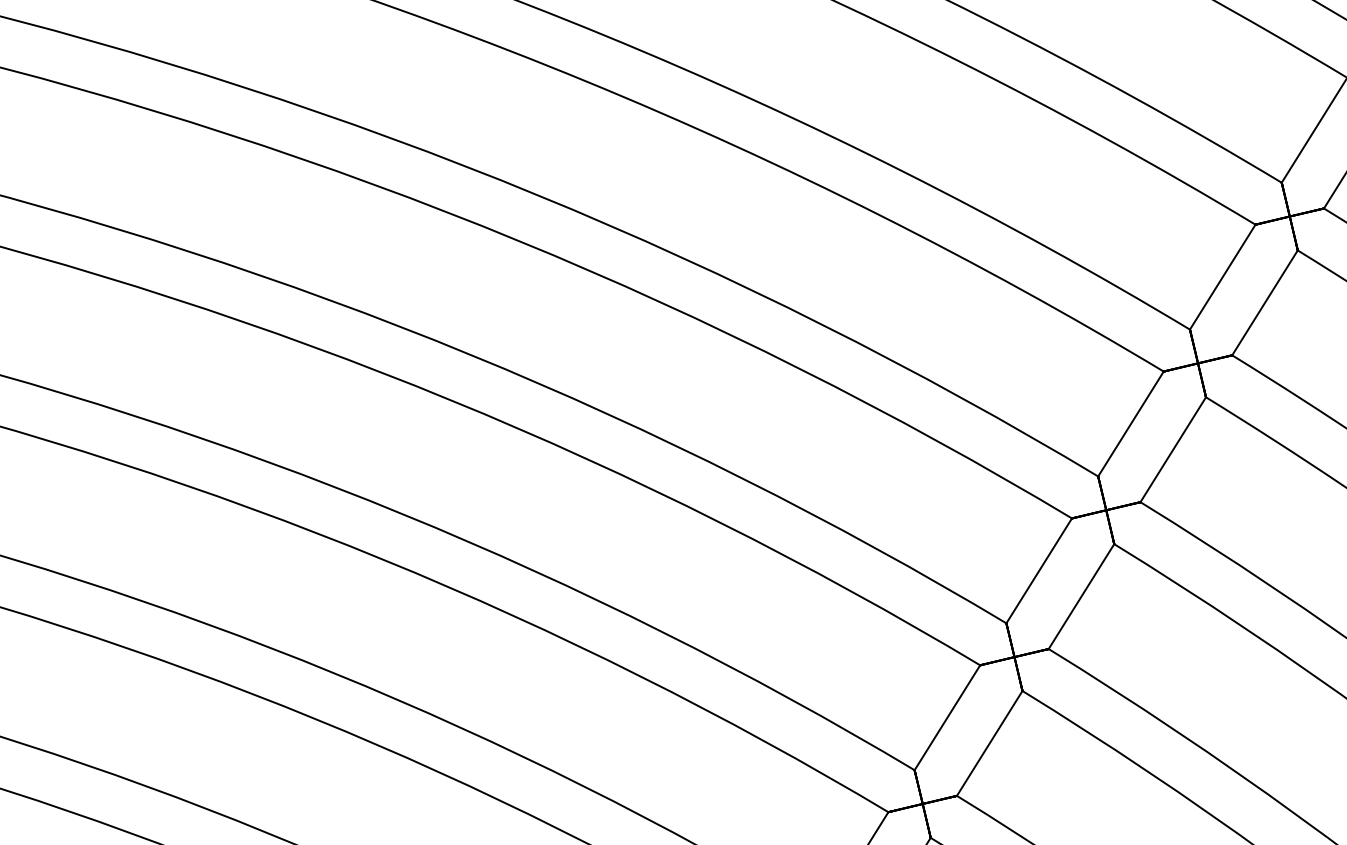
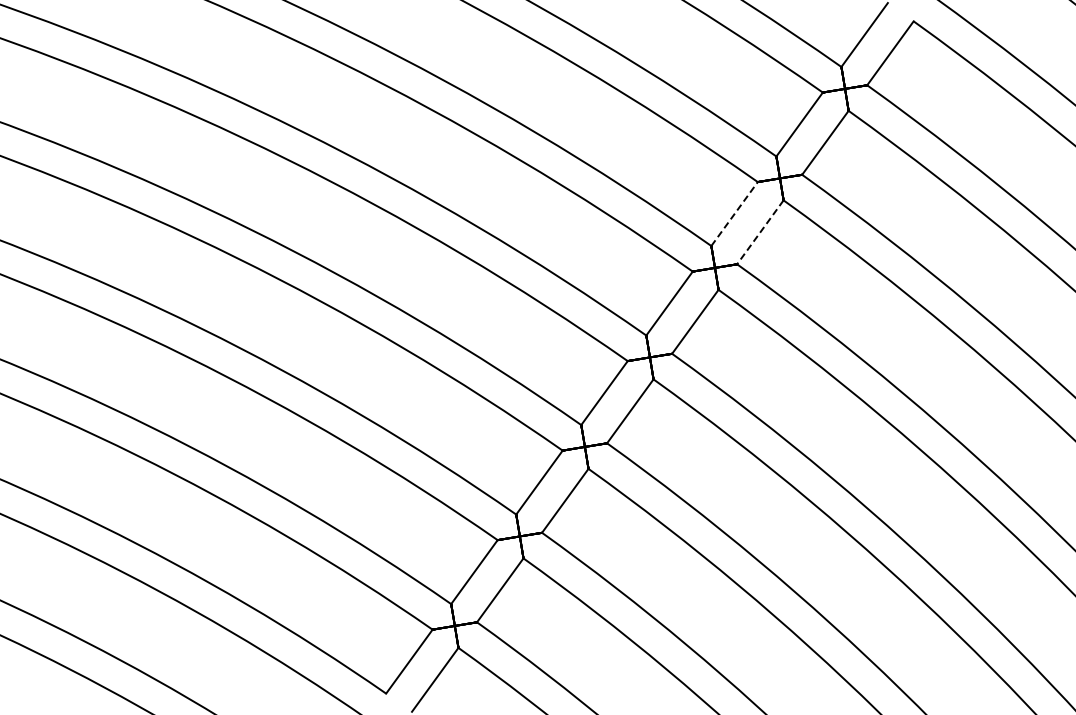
line: (1222, 277) -> (734, 214), solid -> dashed
line: (1265, 303) -> (760, 232), solid -> dashed

